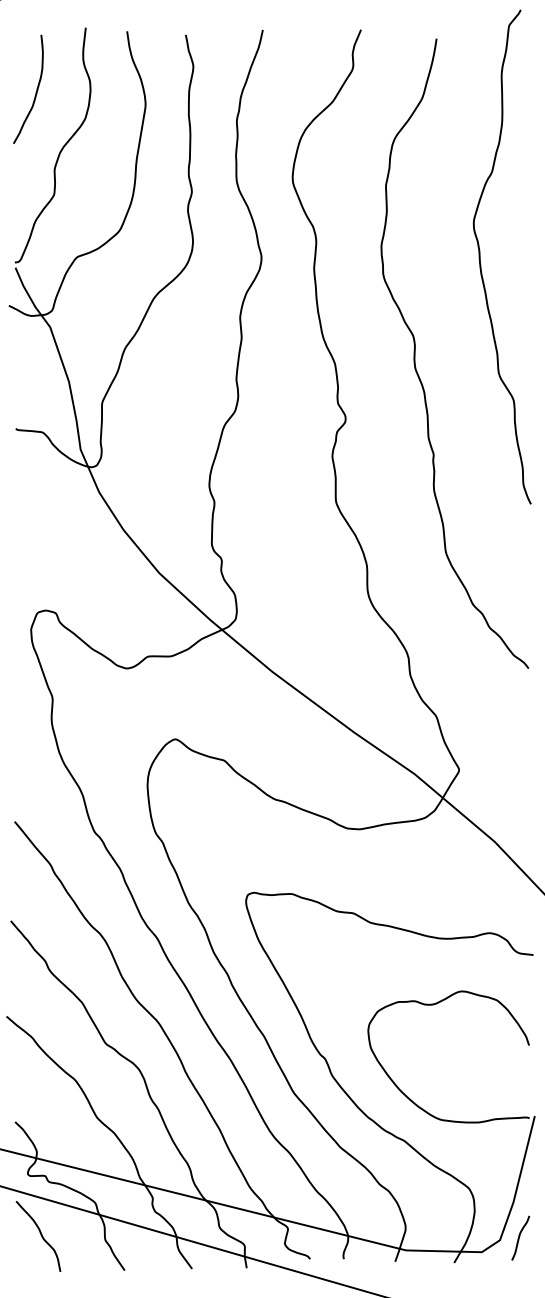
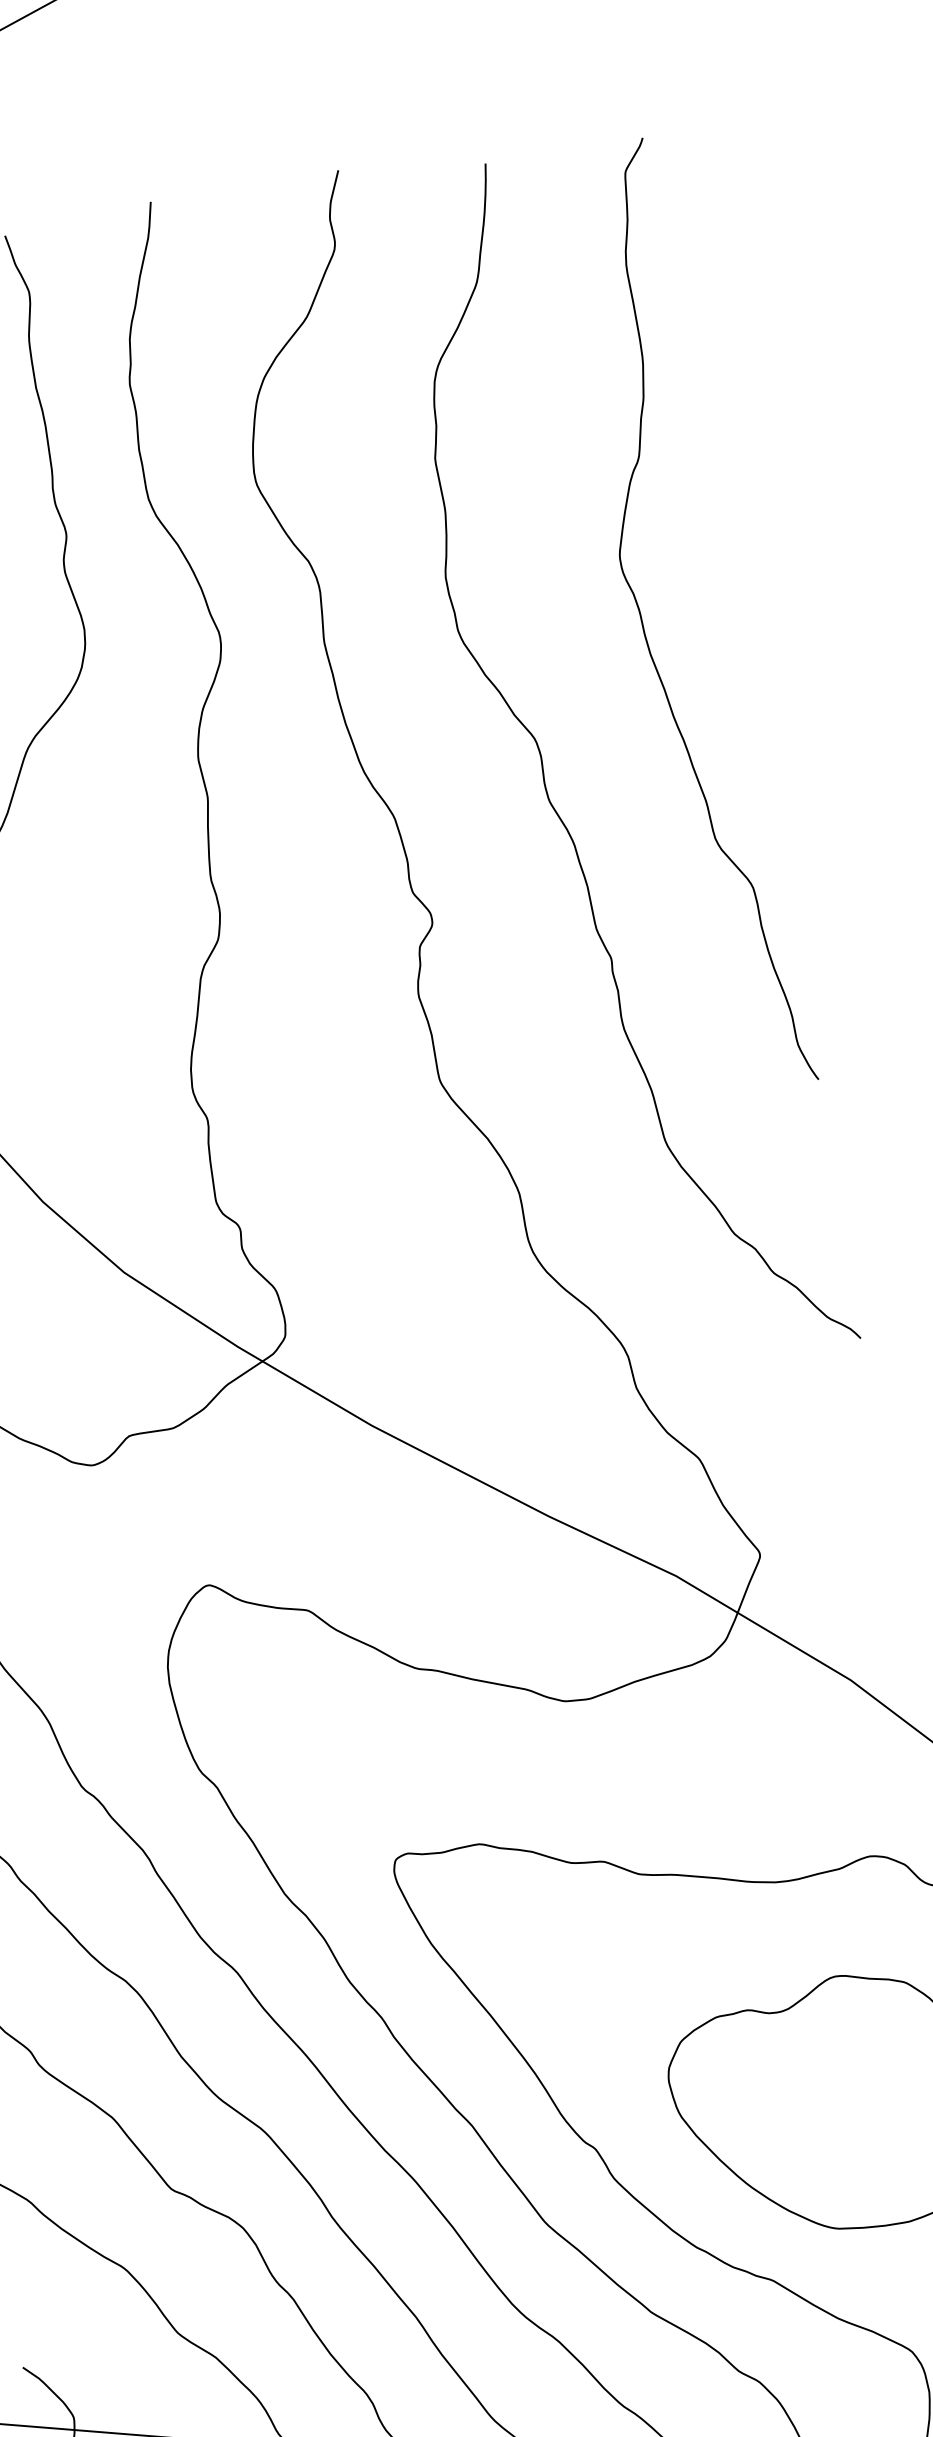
curve: (480, 256) -> (643, 622), moved

